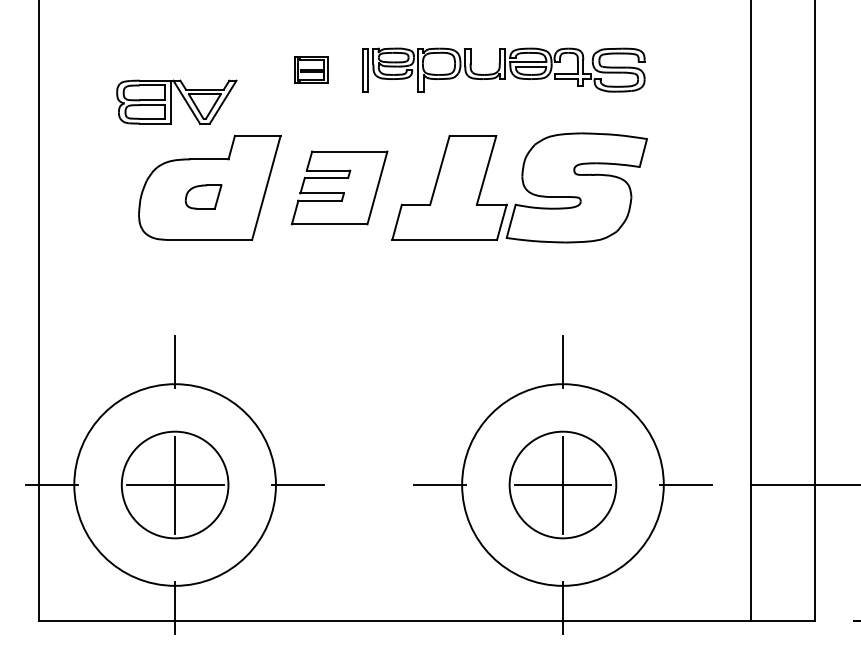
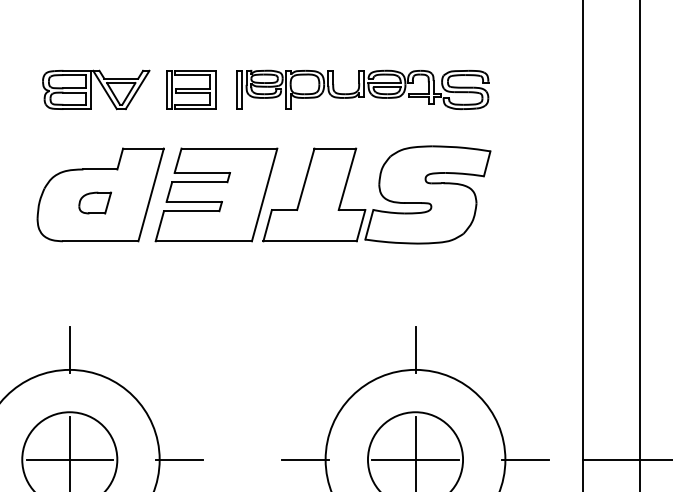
part: (311, 70) -> (191, 90), size x1.67
part: (176, 101) -> (95, 89), moved
part: (339, 187) -> (216, 194), size x1.43

